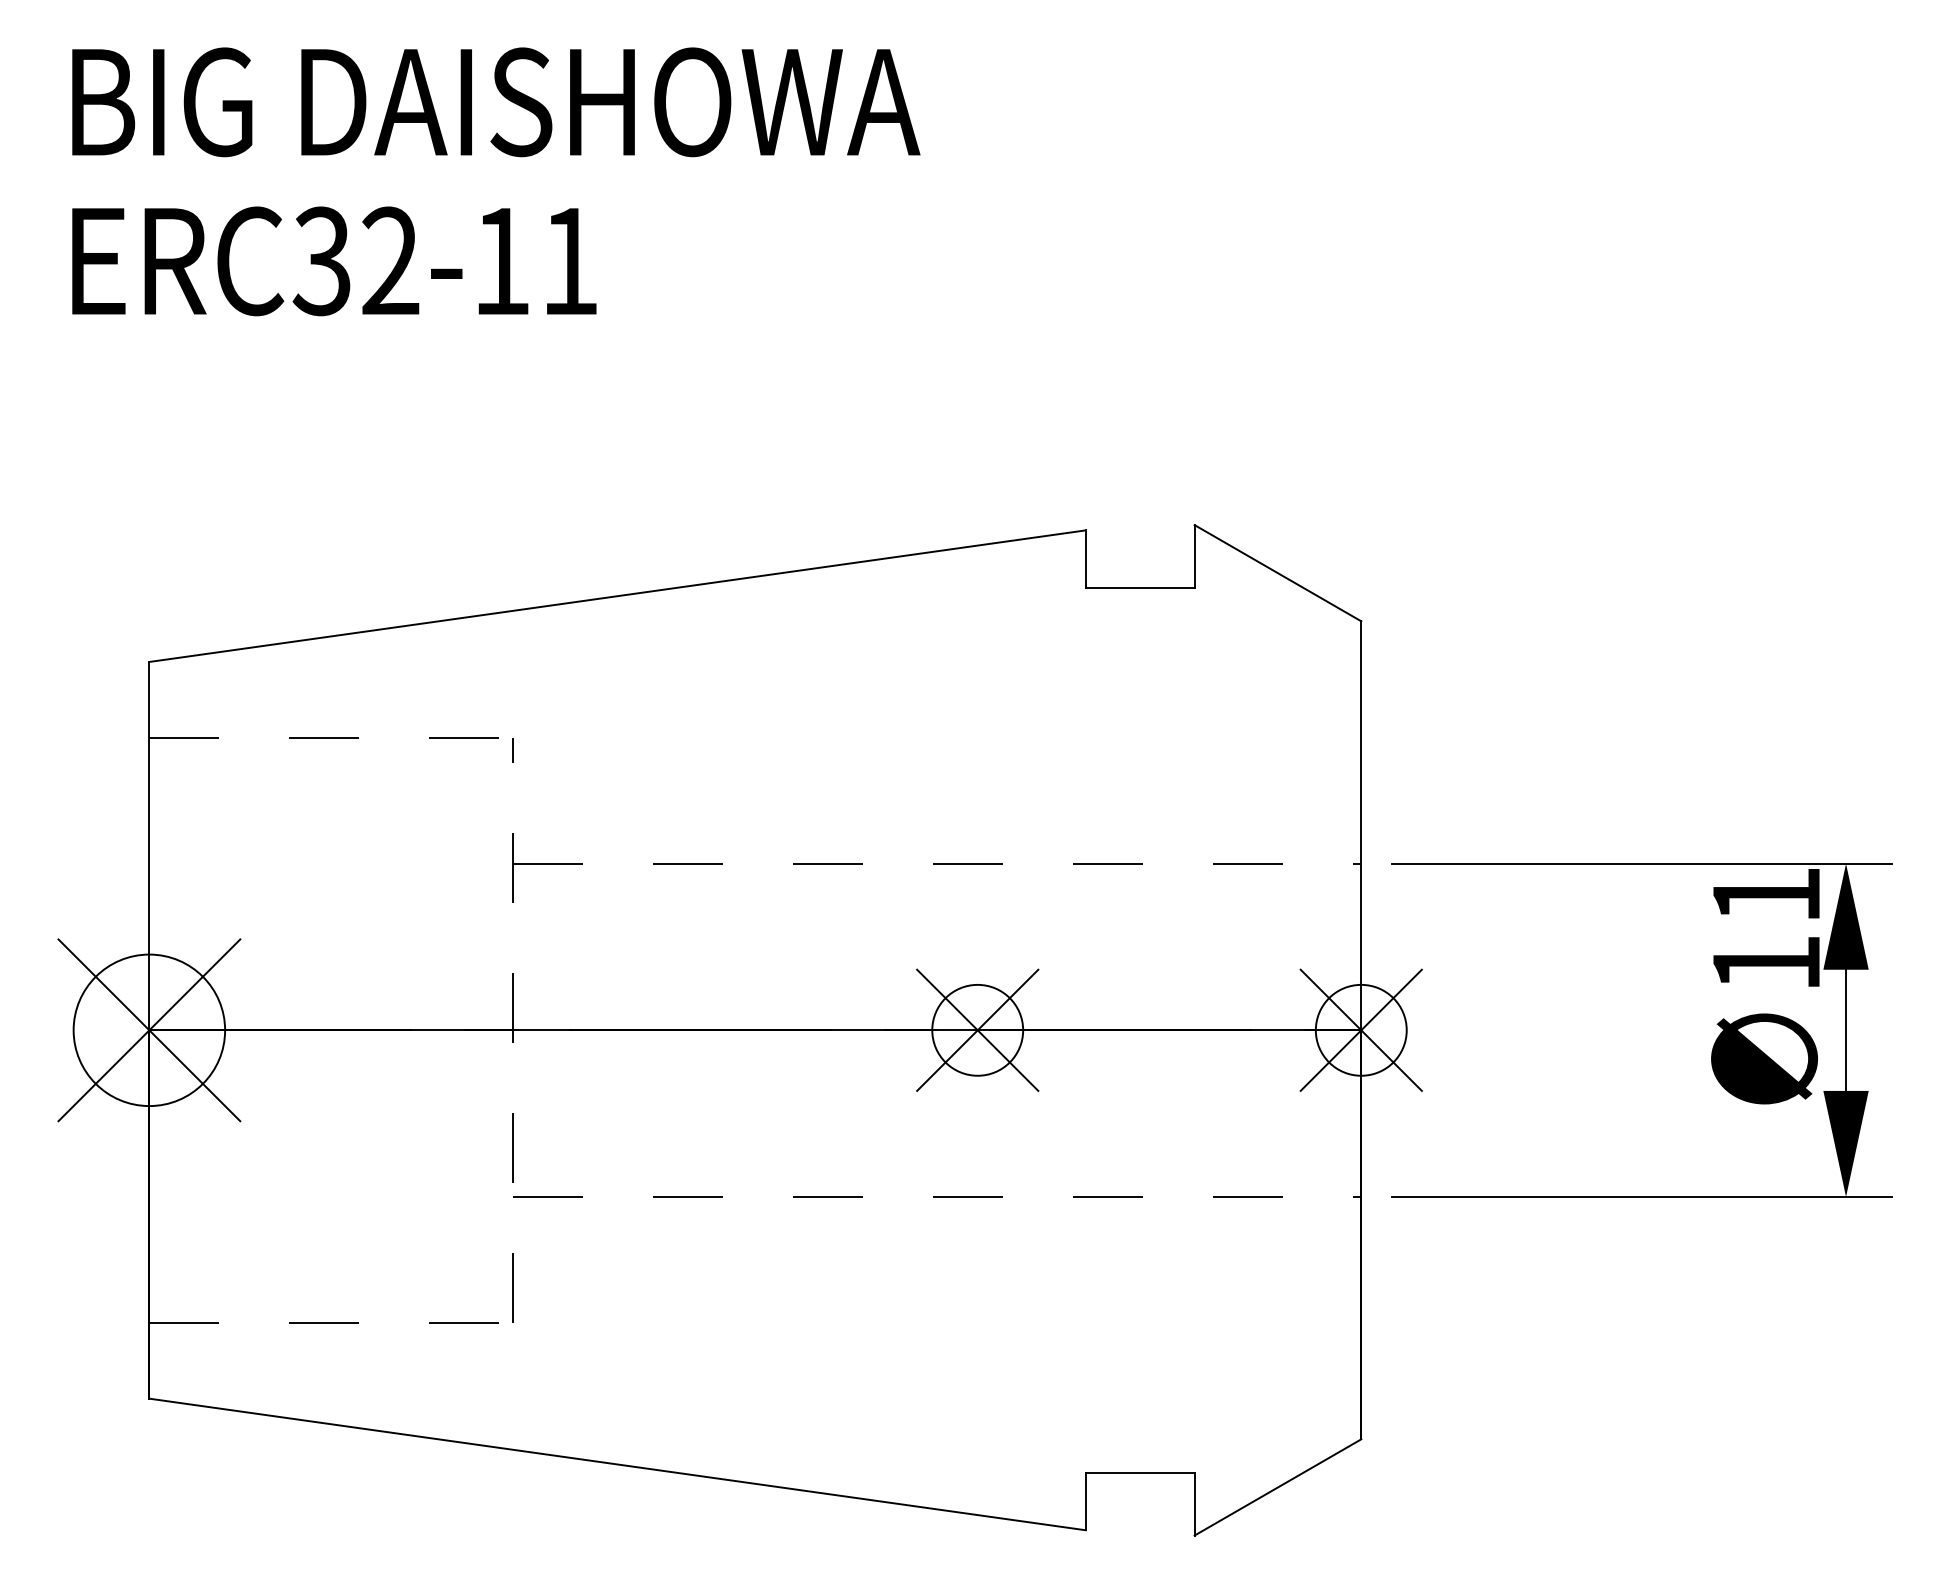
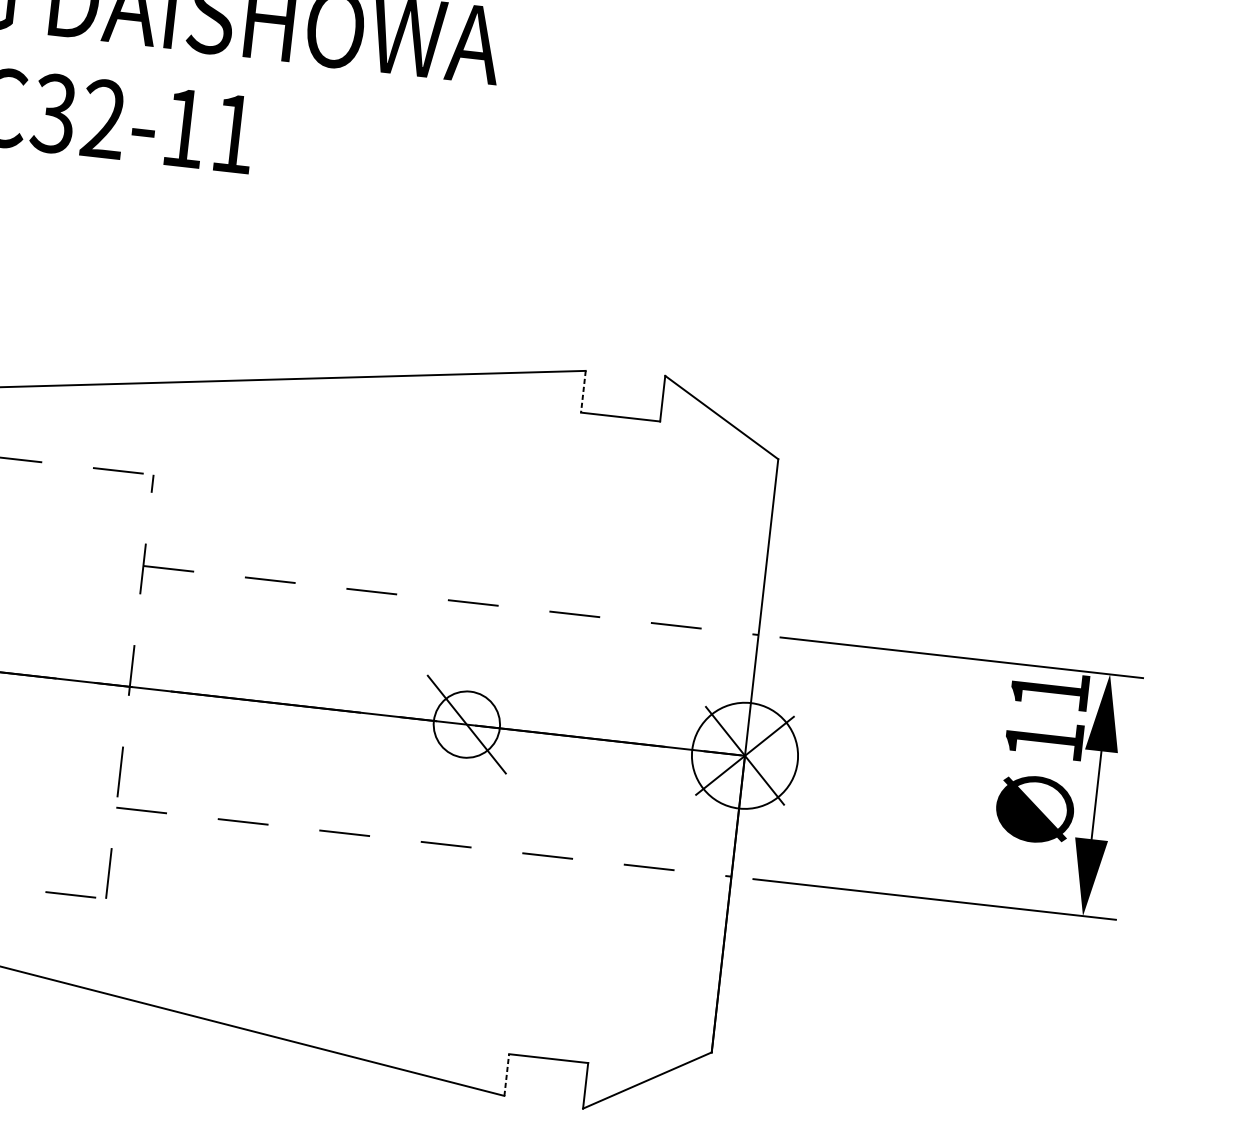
line: (1085, 559) -> (583, 391), solid -> dashed
line: (977, 1029) -> (466, 724), removed
circle: (1360, 1029) -> (744, 755), size x1.6
line: (1085, 1501) -> (506, 1075), solid -> dashed

